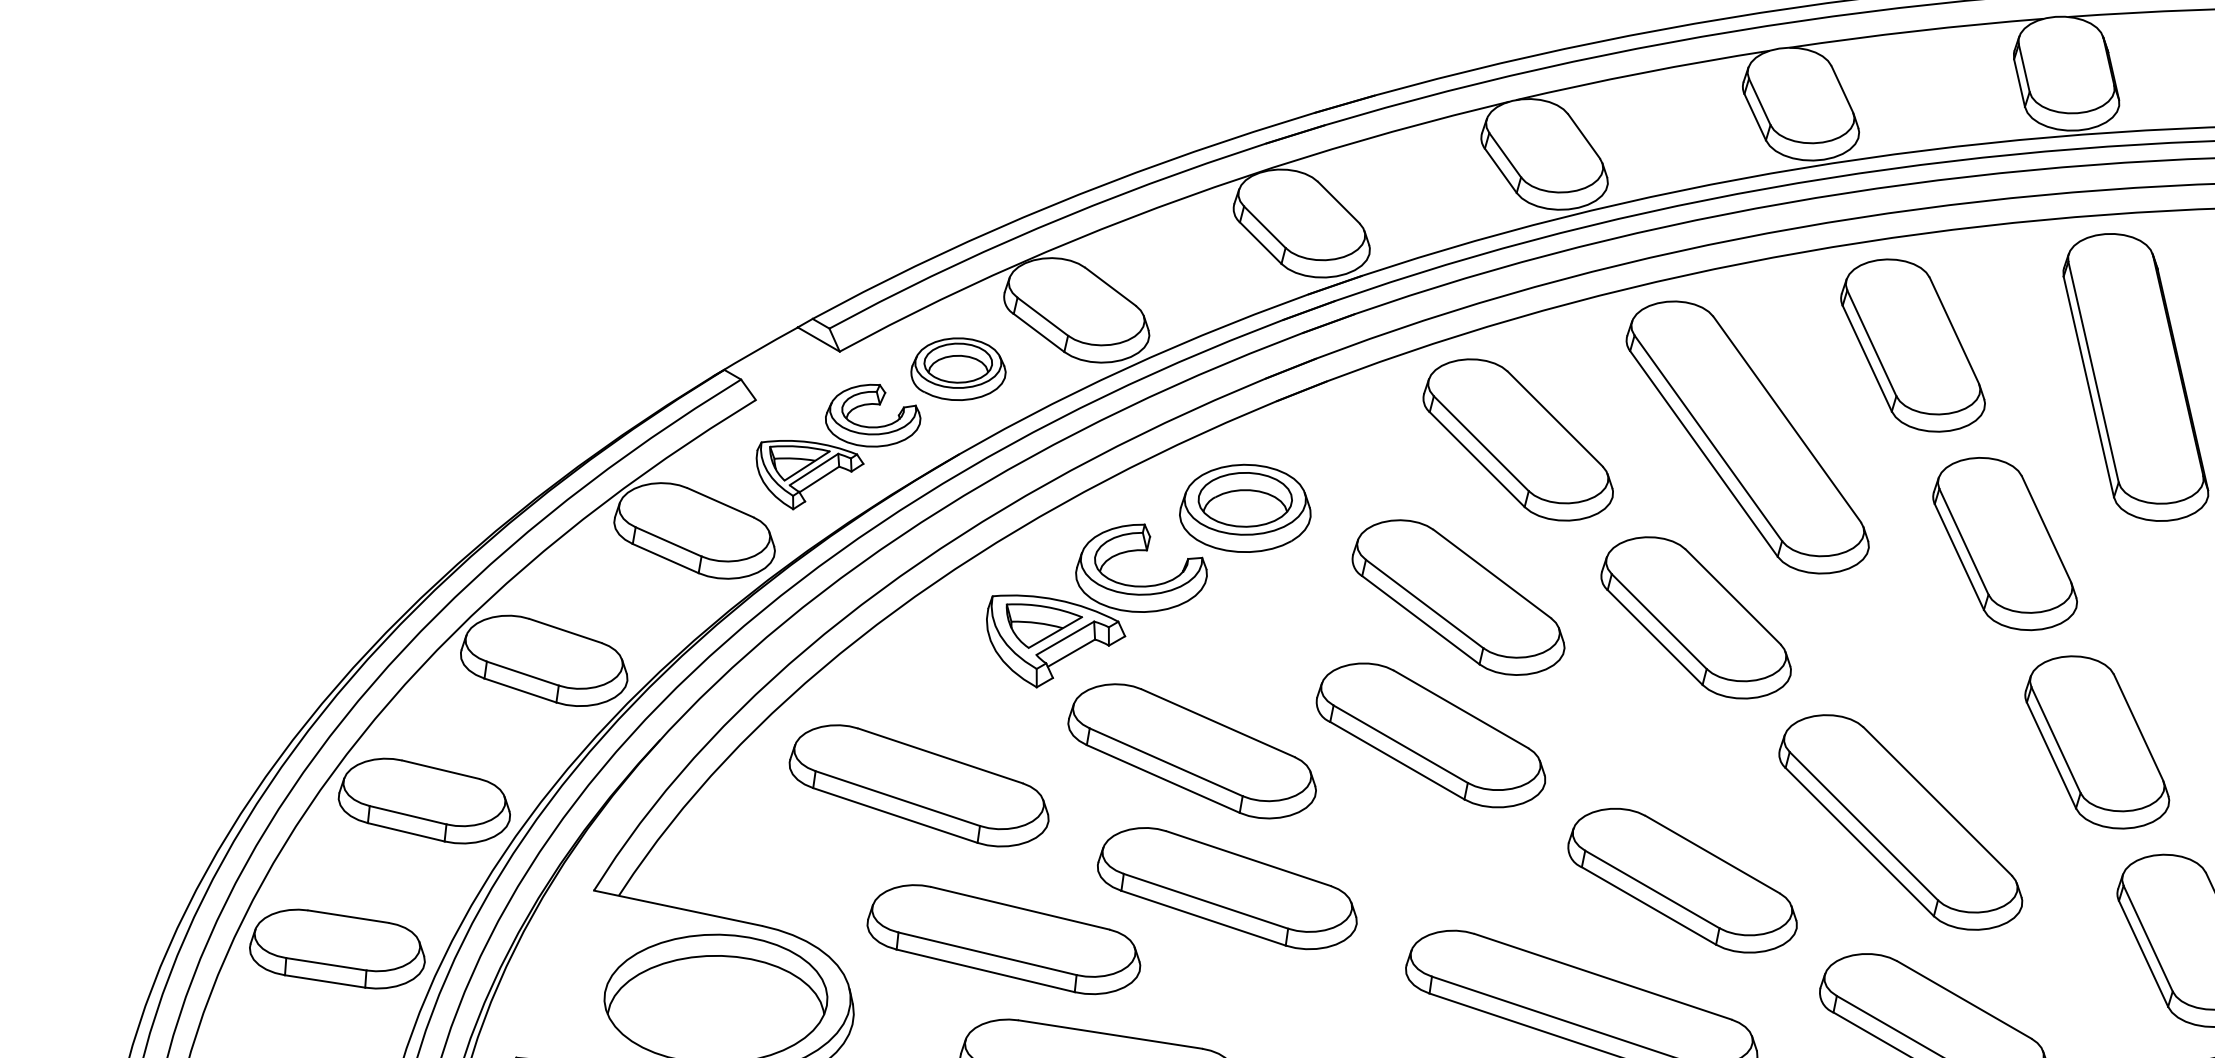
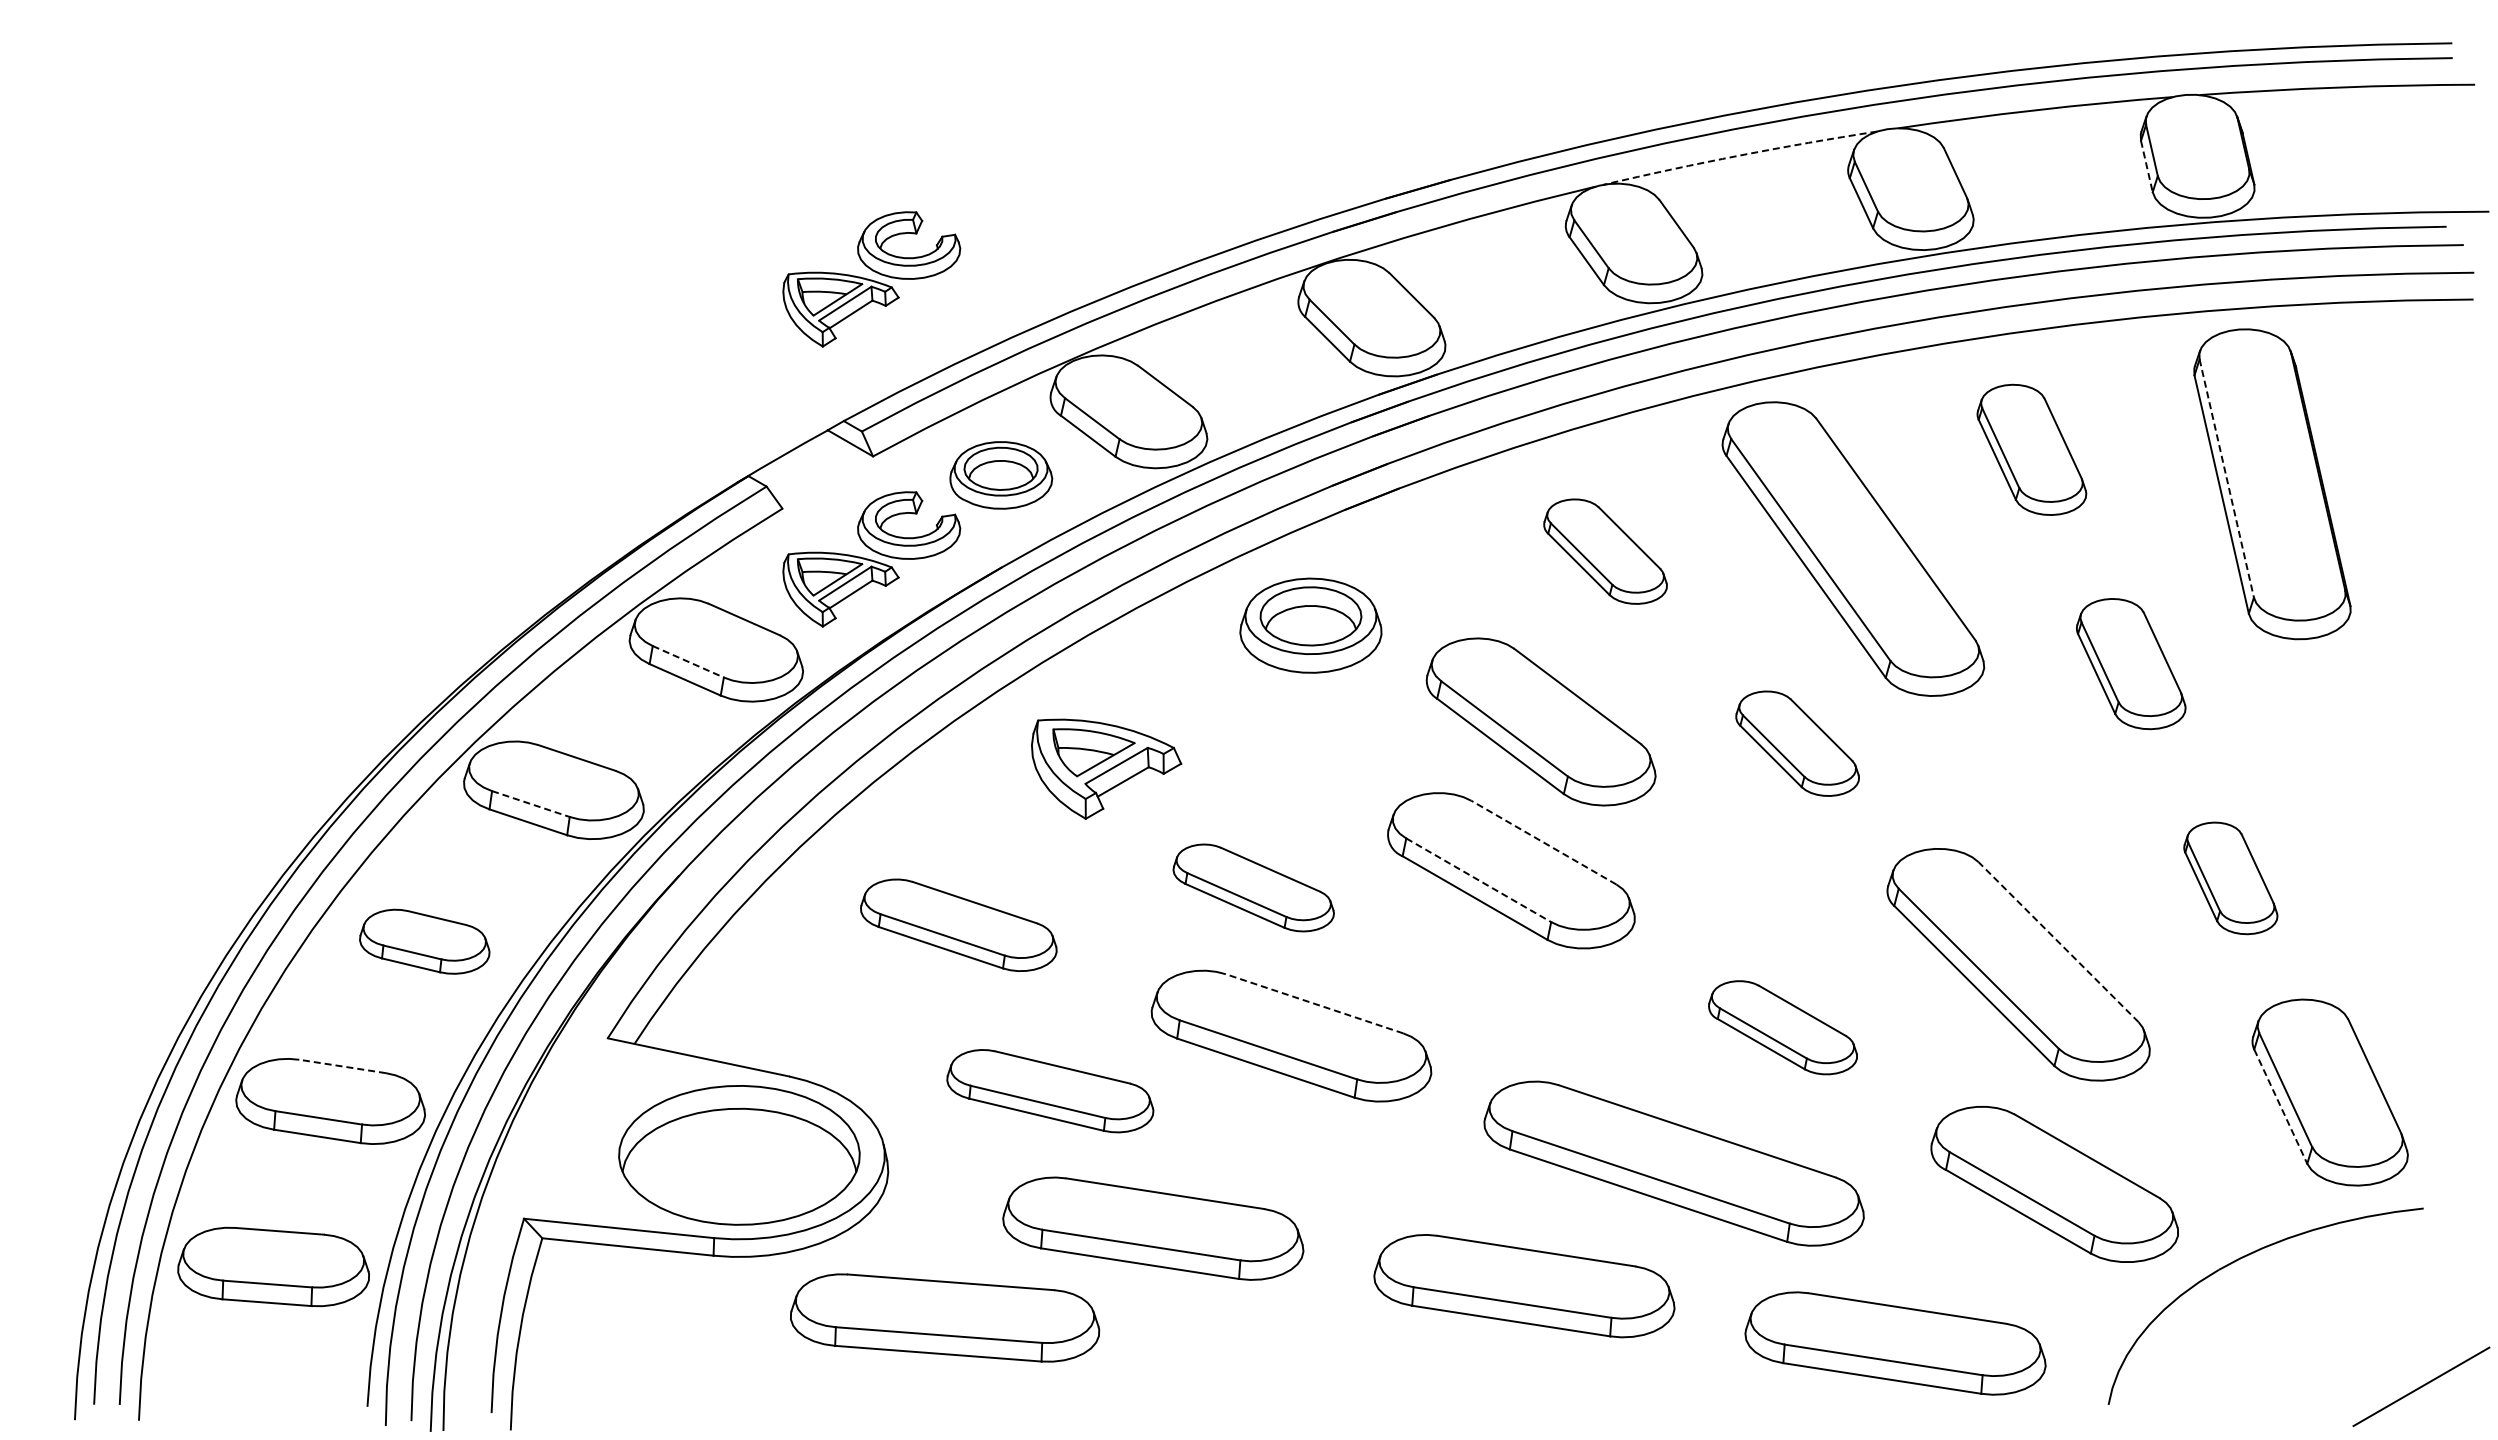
arc: (1642, 72) -> (1739, 155), solid -> dashed
line: (2019, 84) -> (2146, 167), solid -> dashed
part: (838, 187) -> (871, 279), added
part: (1912, 345) -> (2031, 449), size x0.7
line: (2093, 372) -> (2226, 478), solid -> dashed
part: (1518, 439) -> (1605, 551), size x0.6
line: (668, 541) -> (688, 661), solid -> dashed
part: (2004, 543) -> (2130, 663), size x0.7
part: (1141, 550) -> (1198, 671), removed
part: (1695, 617) -> (1797, 743), size x0.6
line: (522, 674) -> (530, 804), solid -> dashed
line: (1460, 709) -> (1543, 842), solid -> dashed
part: (2097, 742) -> (2230, 878), size x0.6
line: (1400, 744) -> (1478, 880), solid -> dashed
part: (1192, 750) -> (1253, 887), size x0.6
part: (918, 786) -> (958, 925), size x0.7
part: (424, 800) -> (424, 941), size x0.7
line: (1937, 800) -> (2058, 941), solid -> dashed
line: (1248, 858) -> (1314, 1003), solid -> dashed
part: (1682, 880) -> (1782, 1027), size x0.6
line: (348, 916) -> (342, 1066), solid -> dashed
part: (1004, 938) -> (1050, 1090), size x0.7
line: (2143, 953) -> (2280, 1106), solid -> dashed

